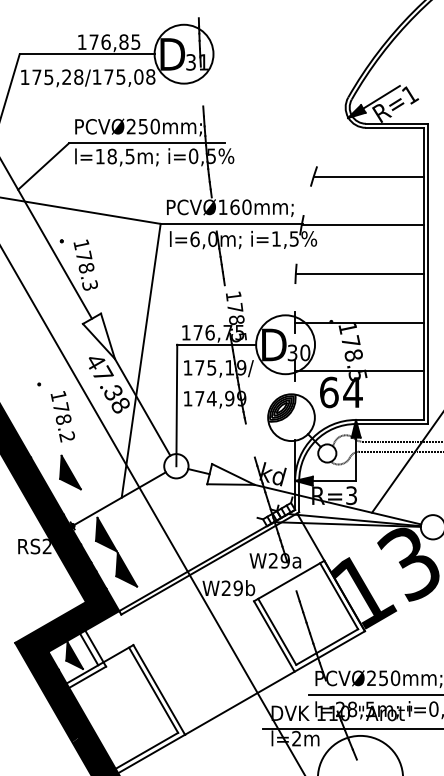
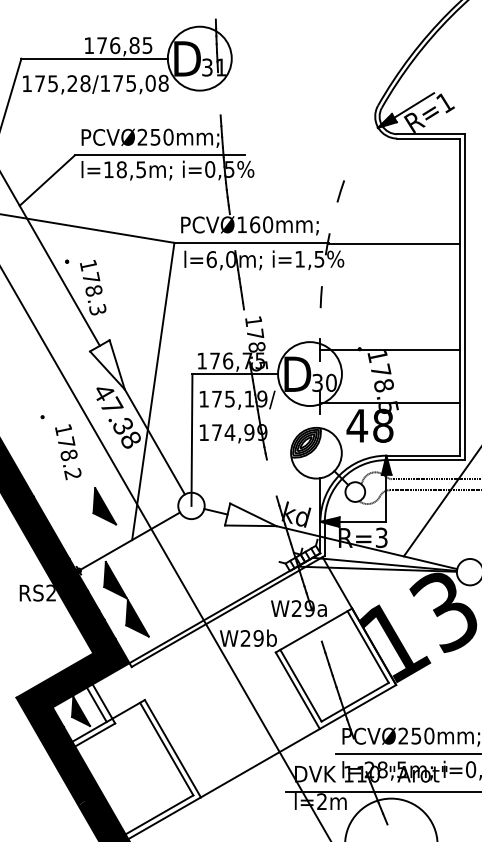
line: (368, 176) -> (400, 191), removed
line: (359, 273) -> (390, 296), removed
text: (340, 392) -> (369, 425), 64 -> 48
part: (70, 472) -> (104, 506), moved

